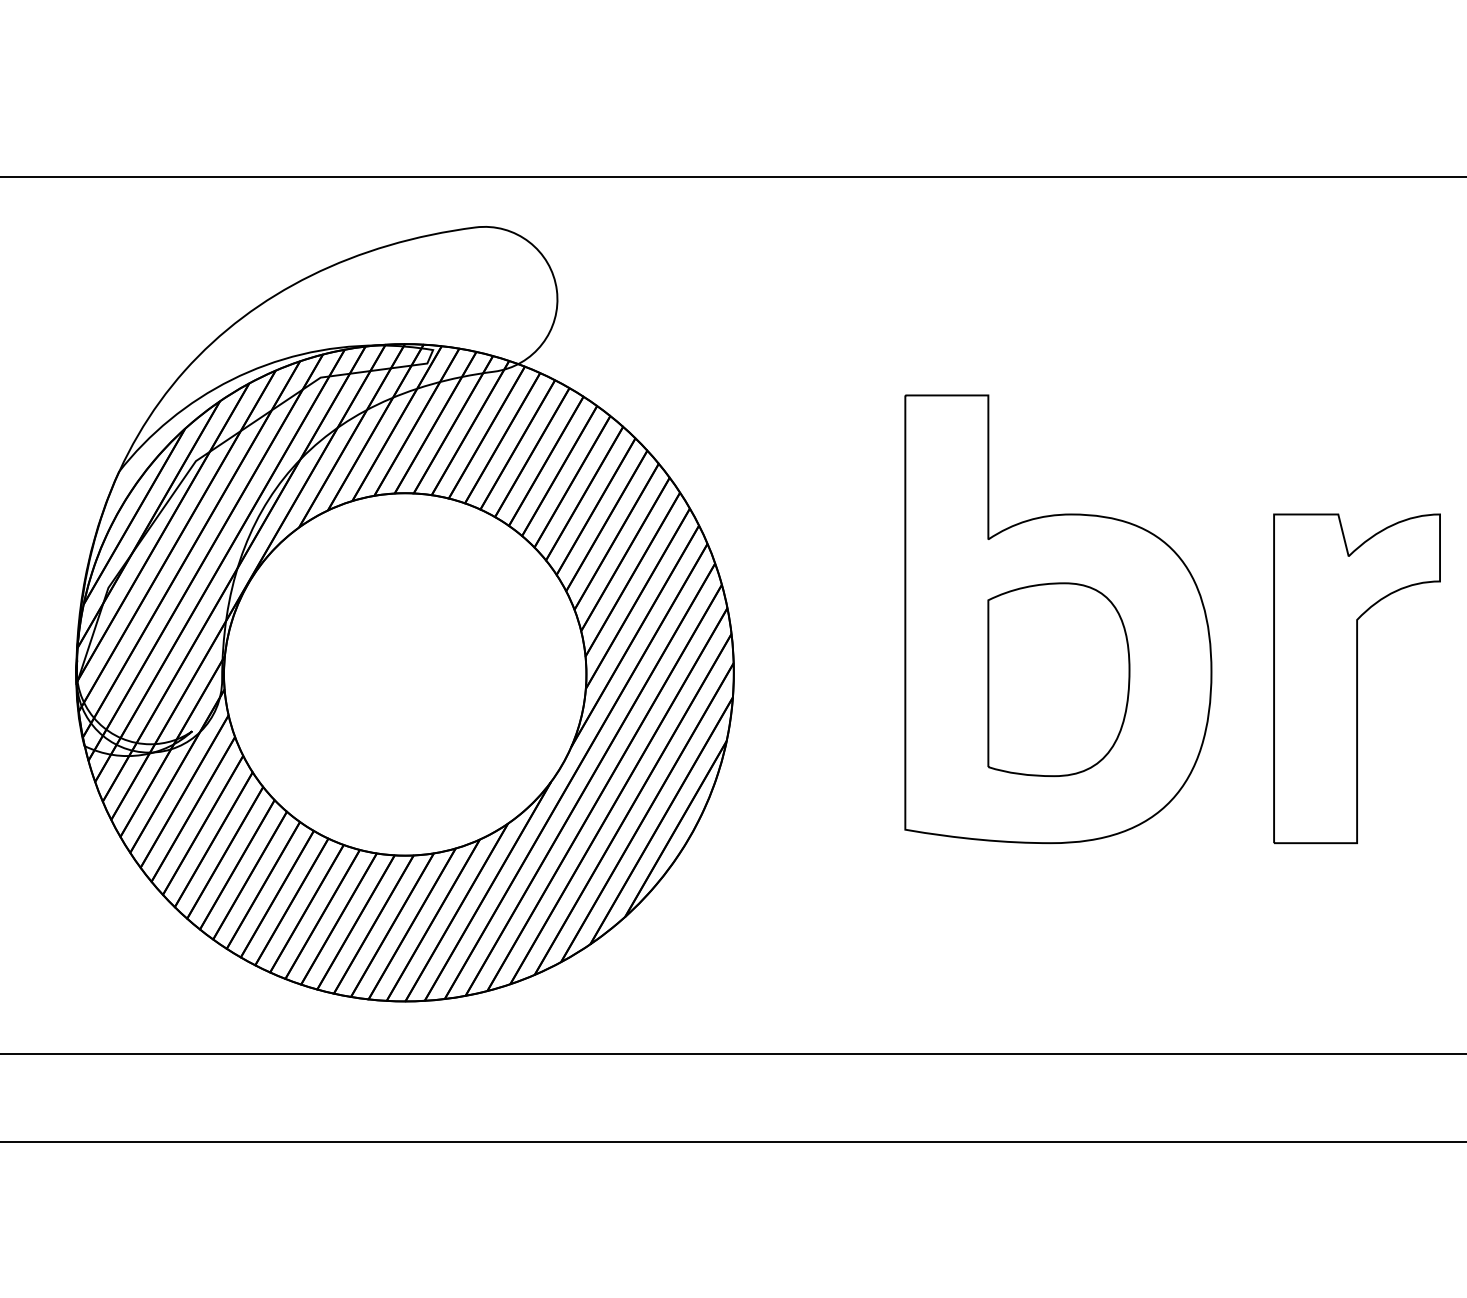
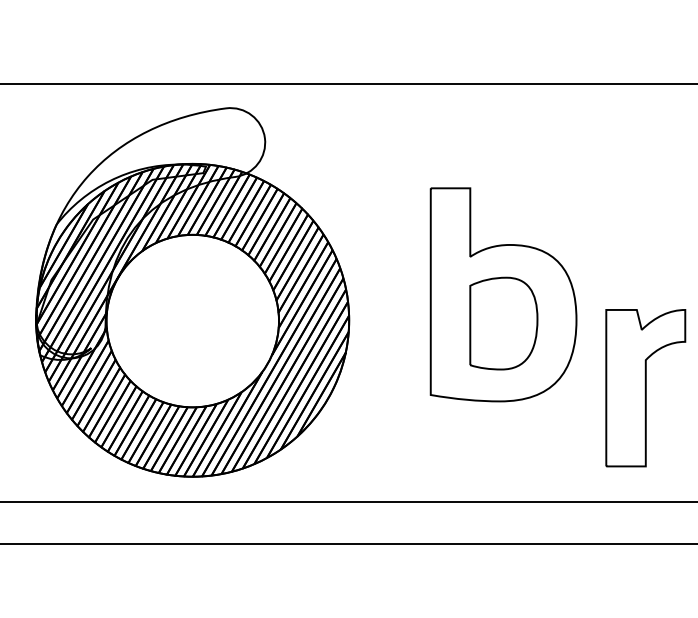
part: (1356, 679) -> (645, 388), moved

